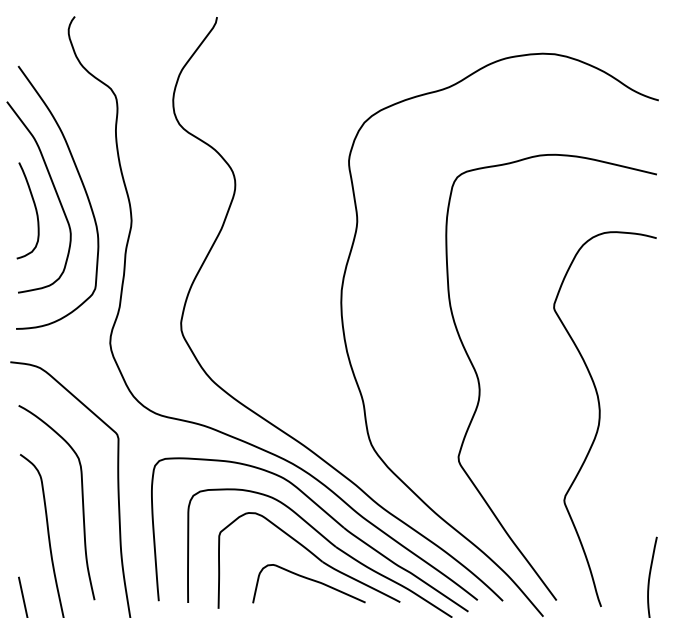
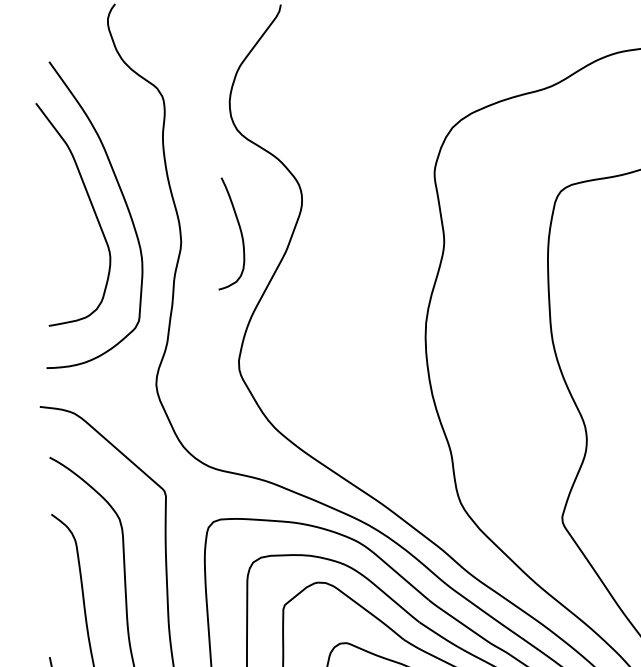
curve: (34, 207) -> (239, 230), moved

